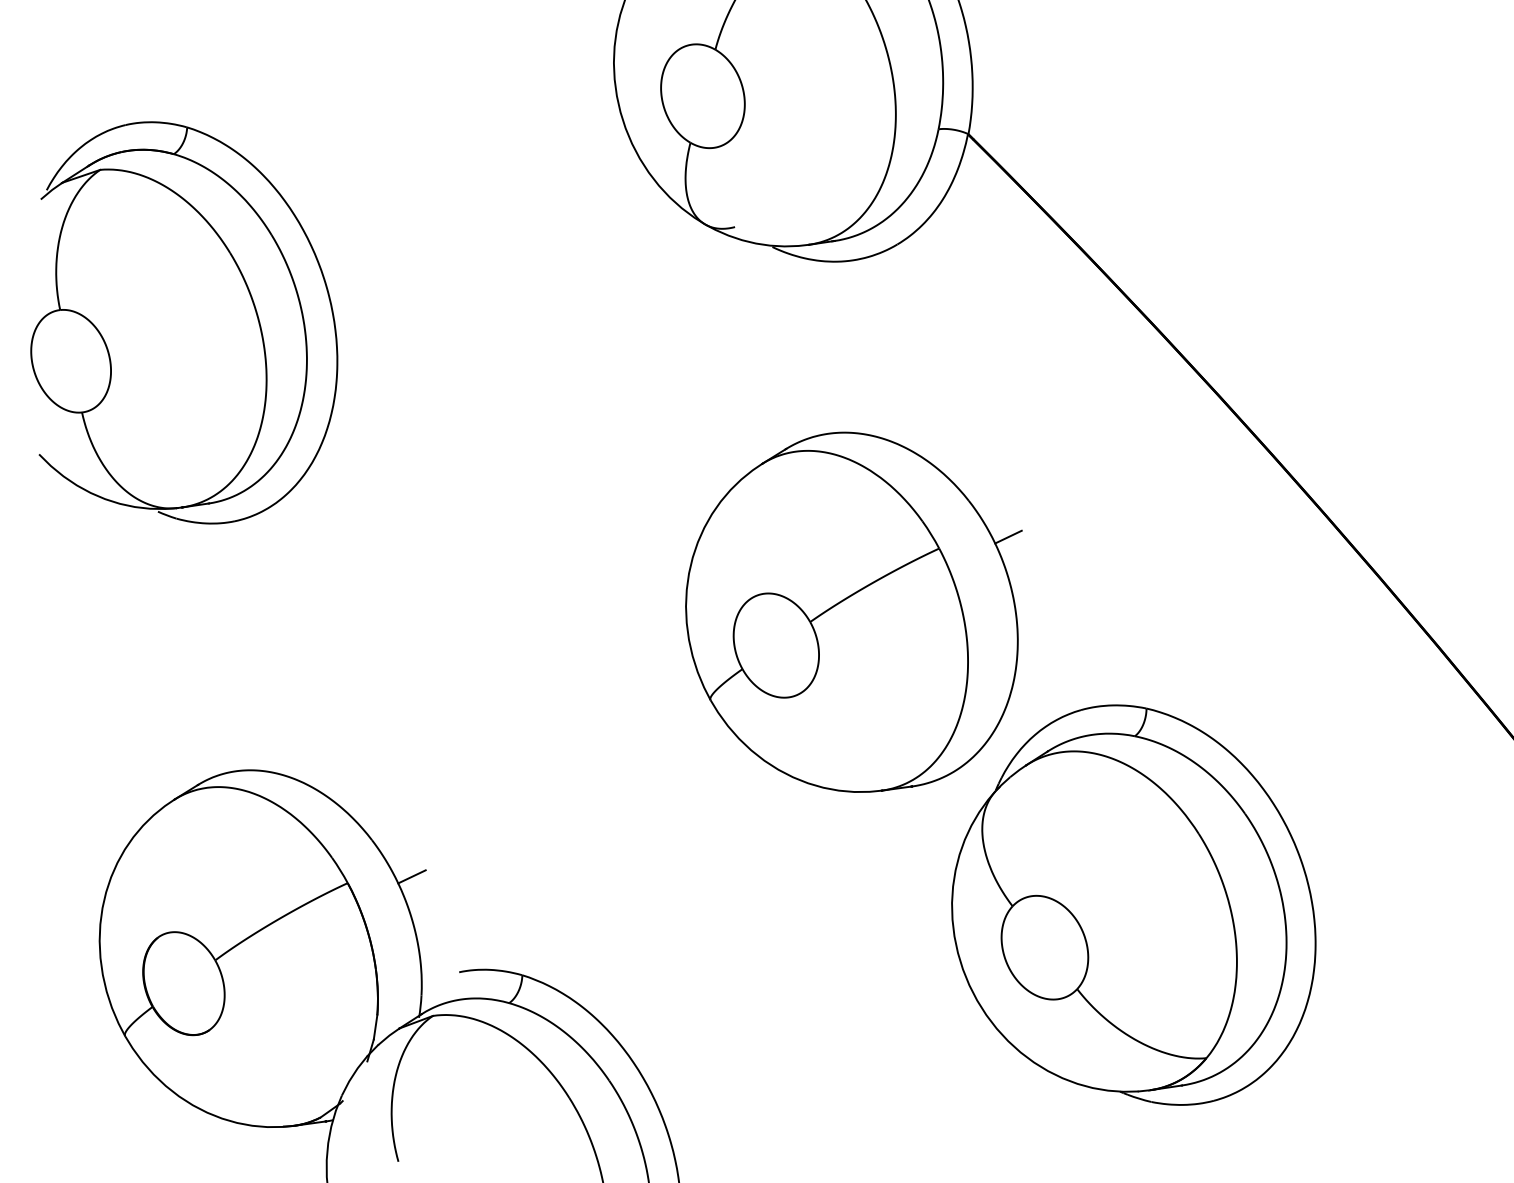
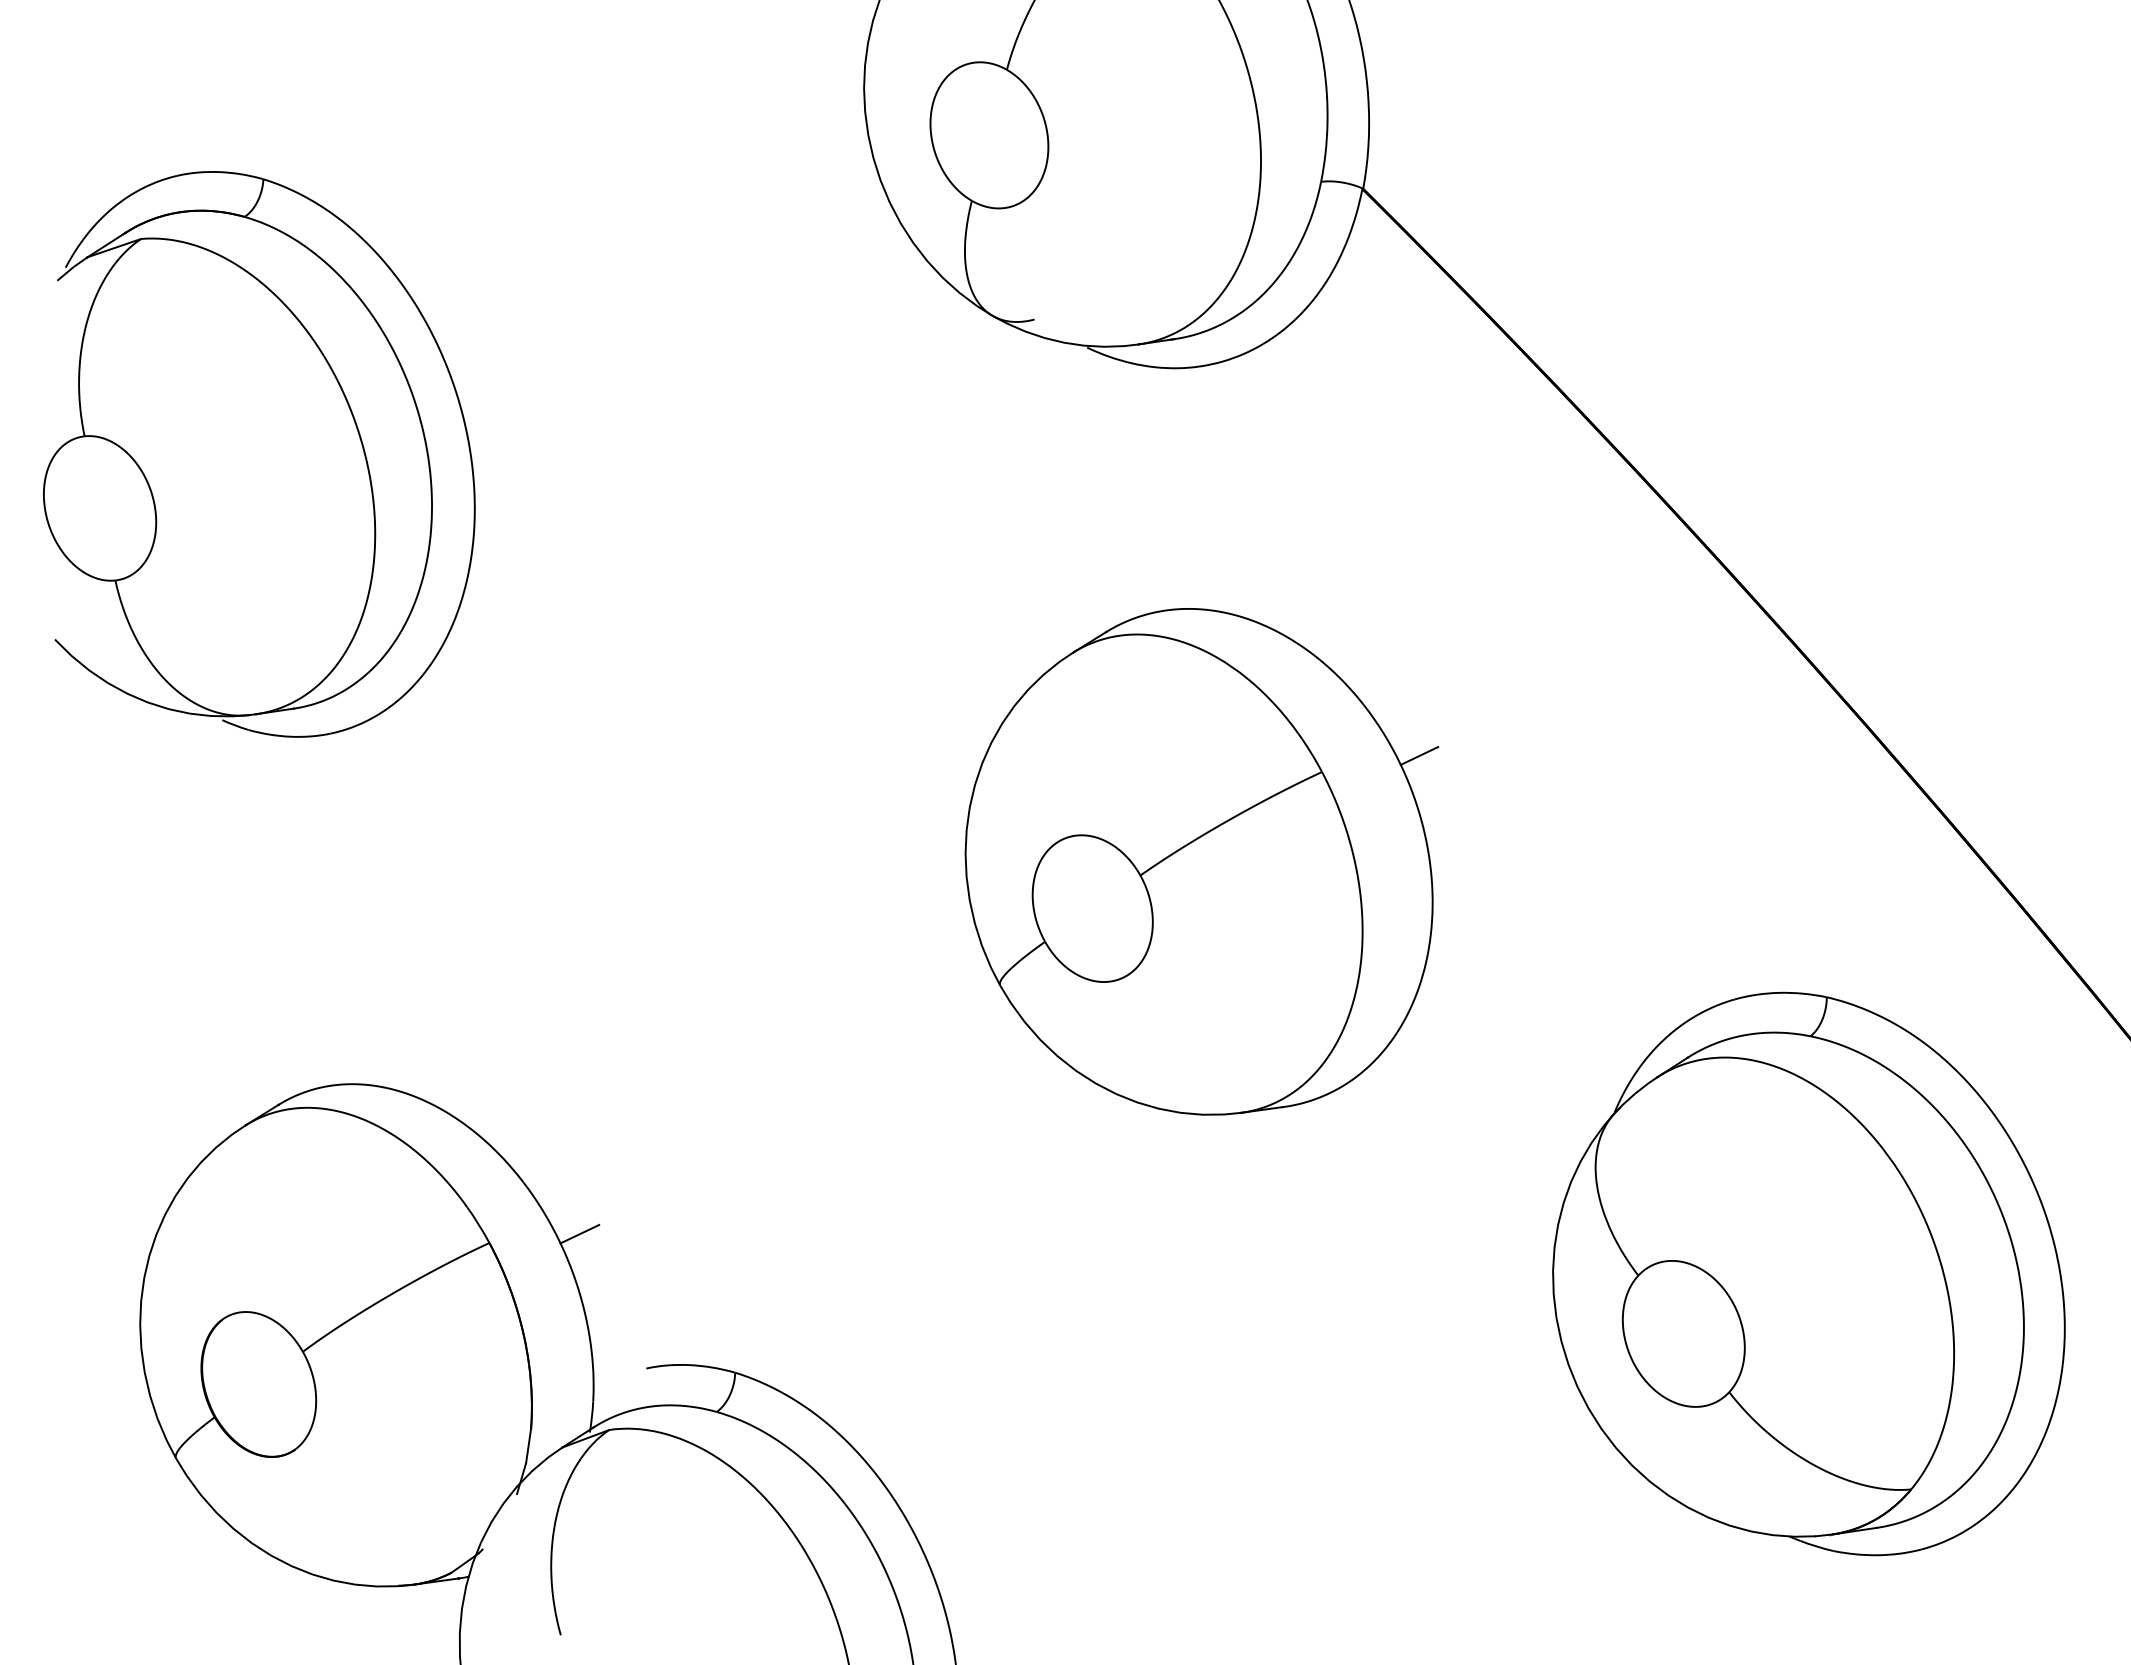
part: (1133, 904) -> (1808, 1273), moved

